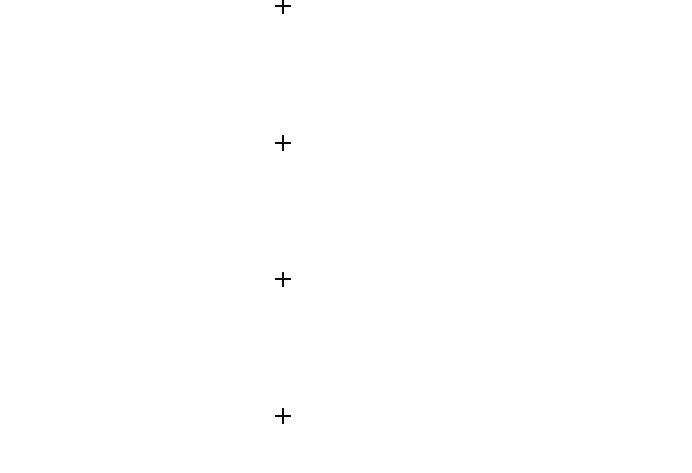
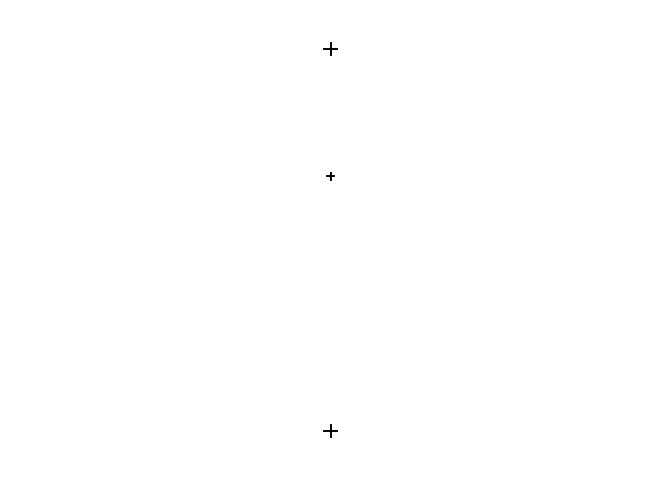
part: (282, 143) -> (330, 176), size x0.6
part: (282, 279) -> (330, 303), removed

